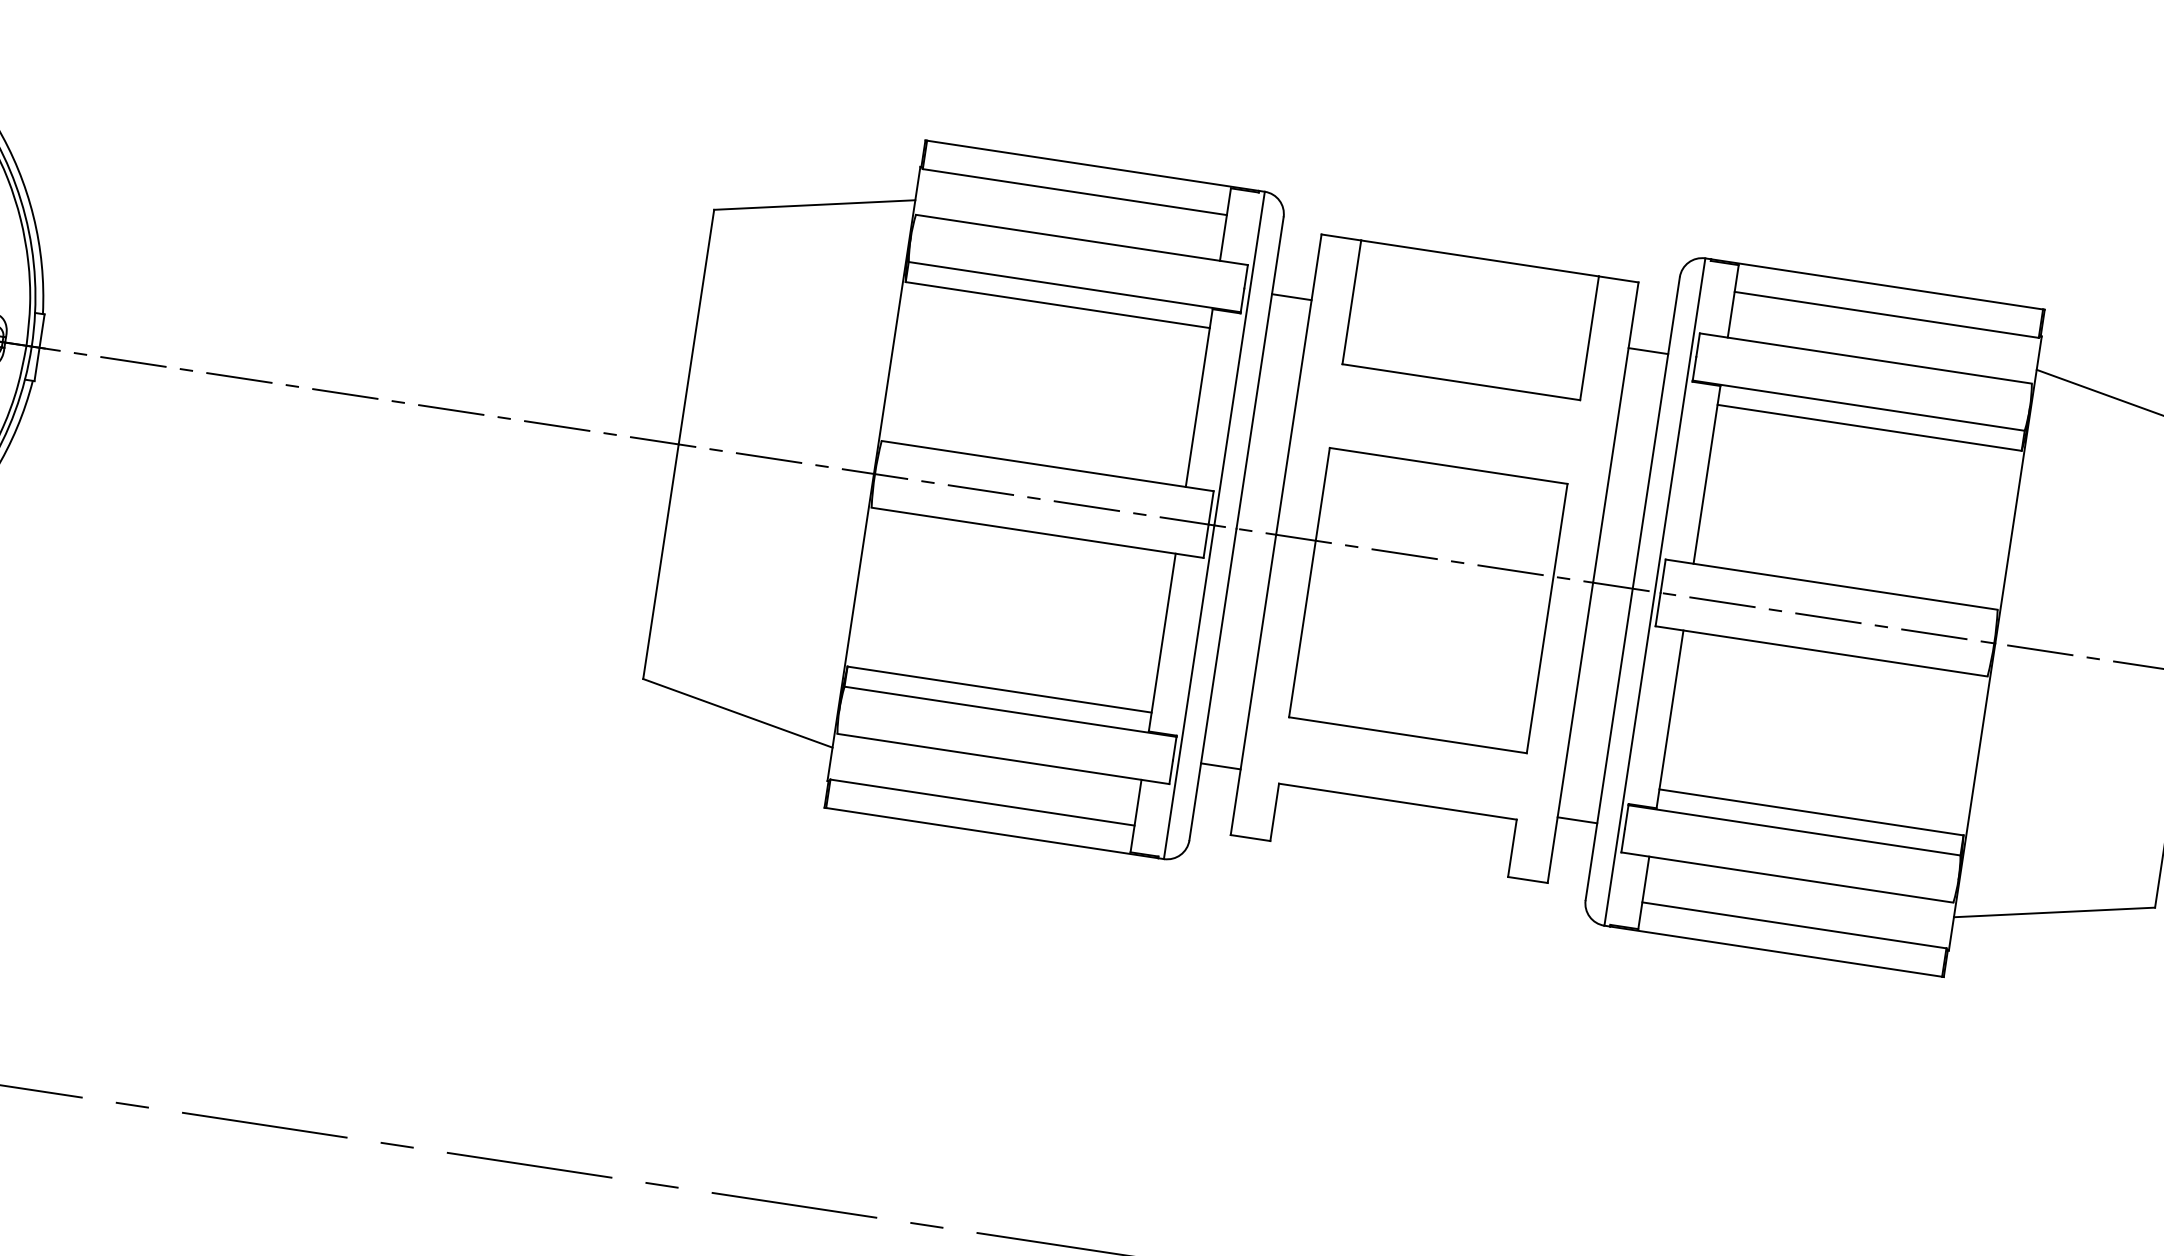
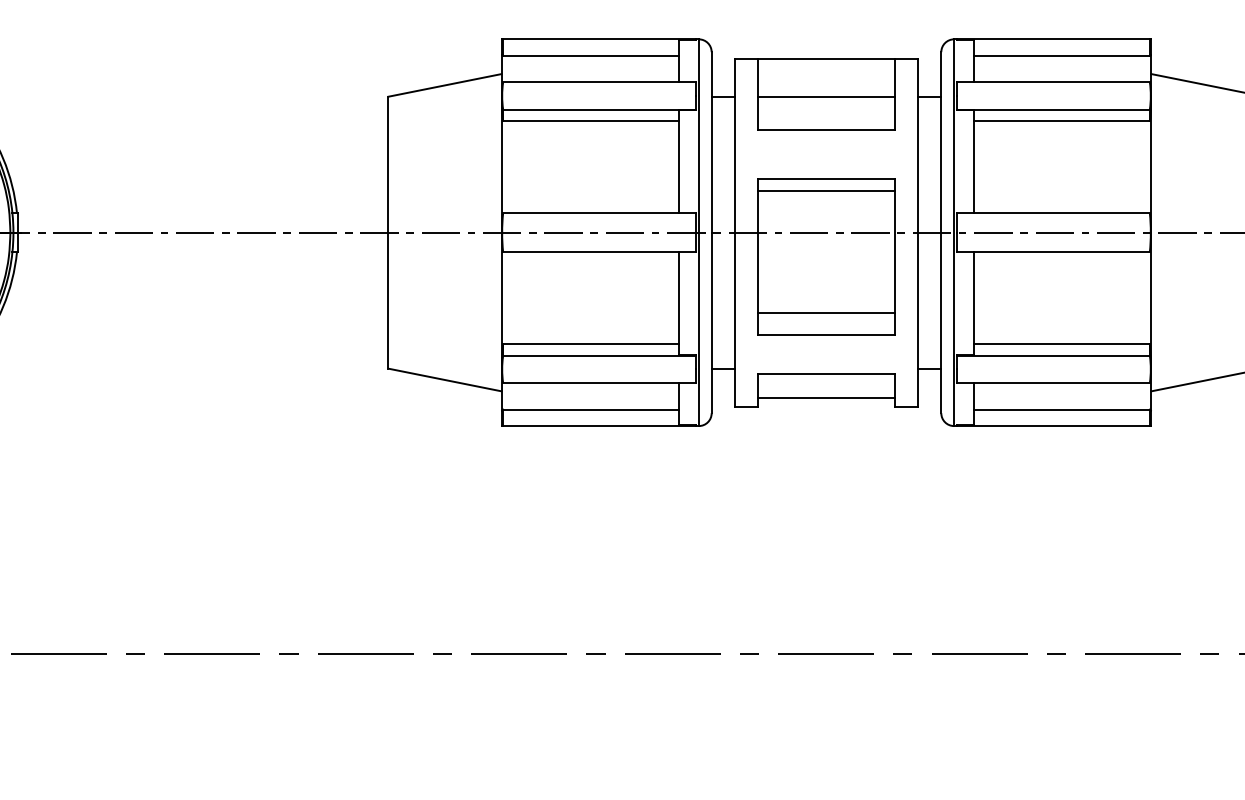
line: (1470, 323) -> (826, 96), added
line: (1445, 485) -> (826, 190), added
line: (1413, 696) -> (826, 312), added
line: (1391, 844) -> (826, 398), added

